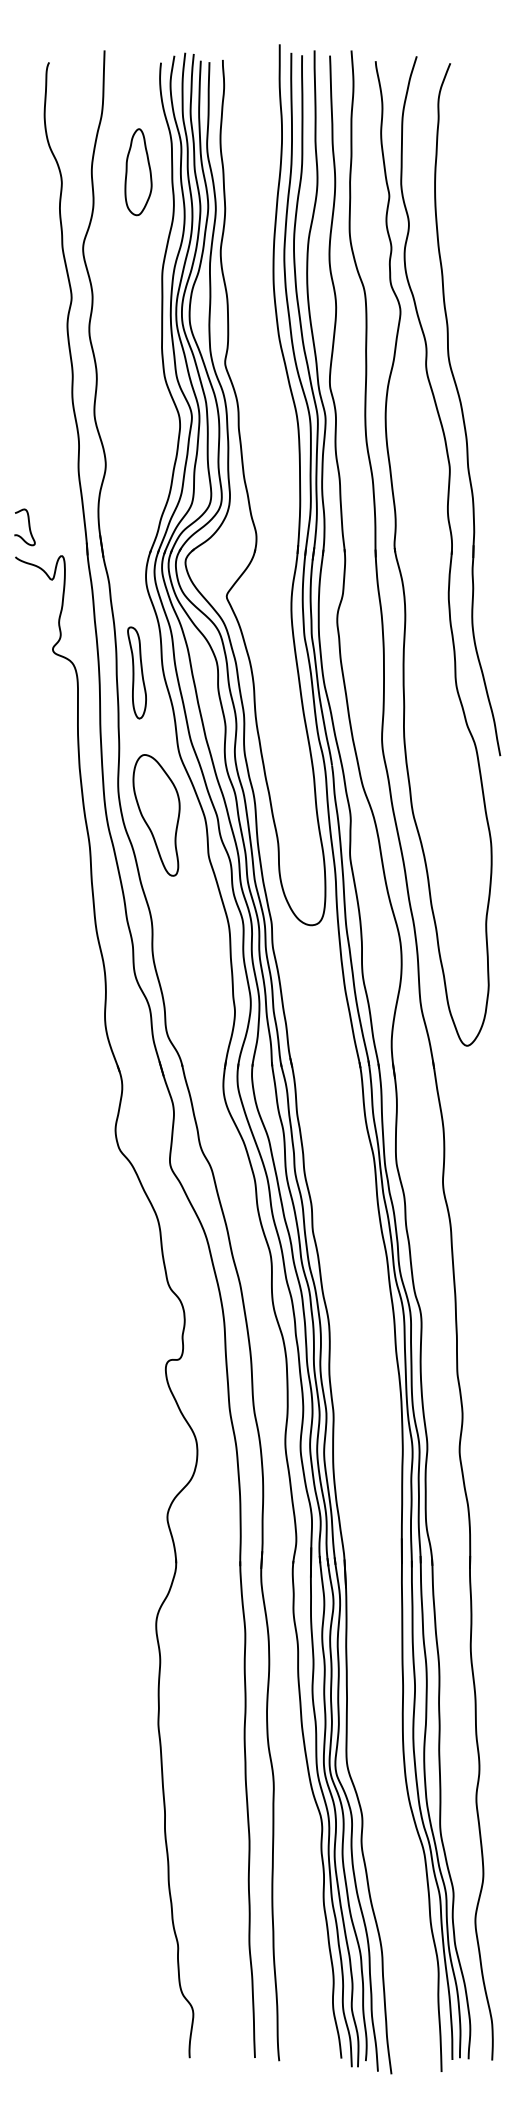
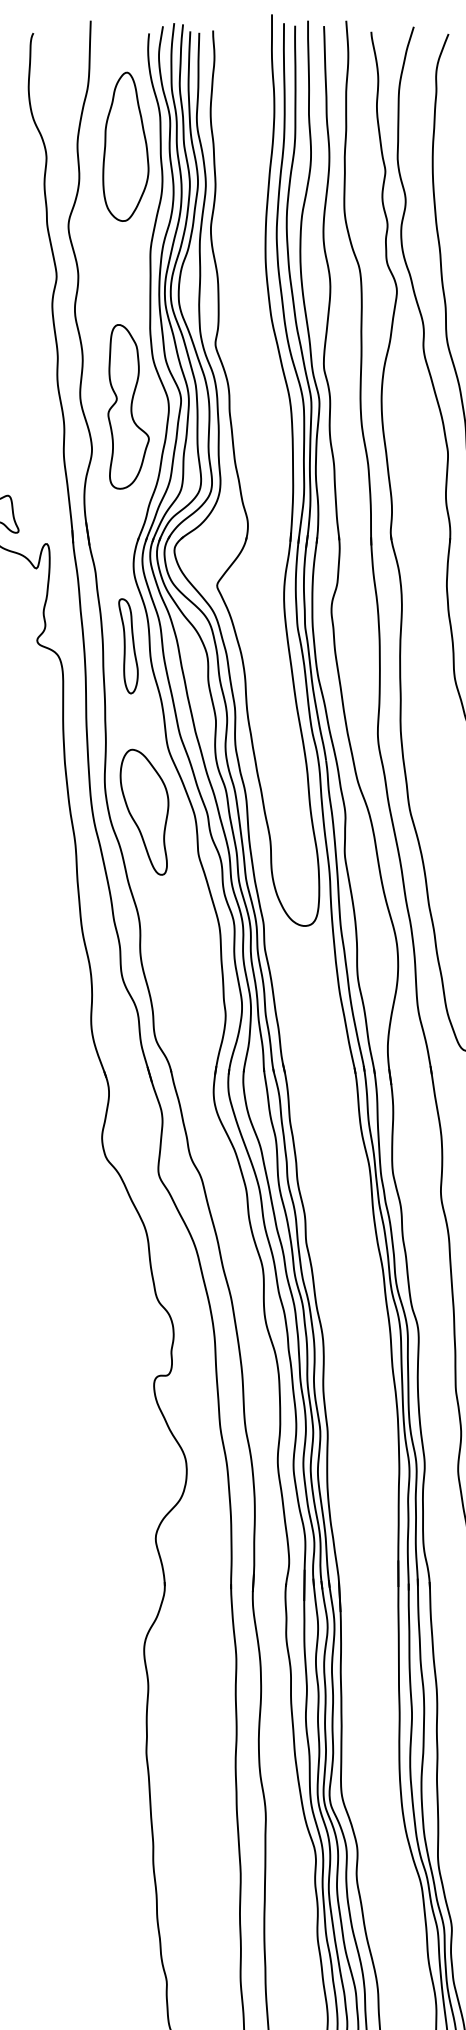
part: (138, 171) -> (125, 145), size x1.67
part: (140, 423) -> (127, 406), added
part: (136, 672) -> (127, 645), moved

